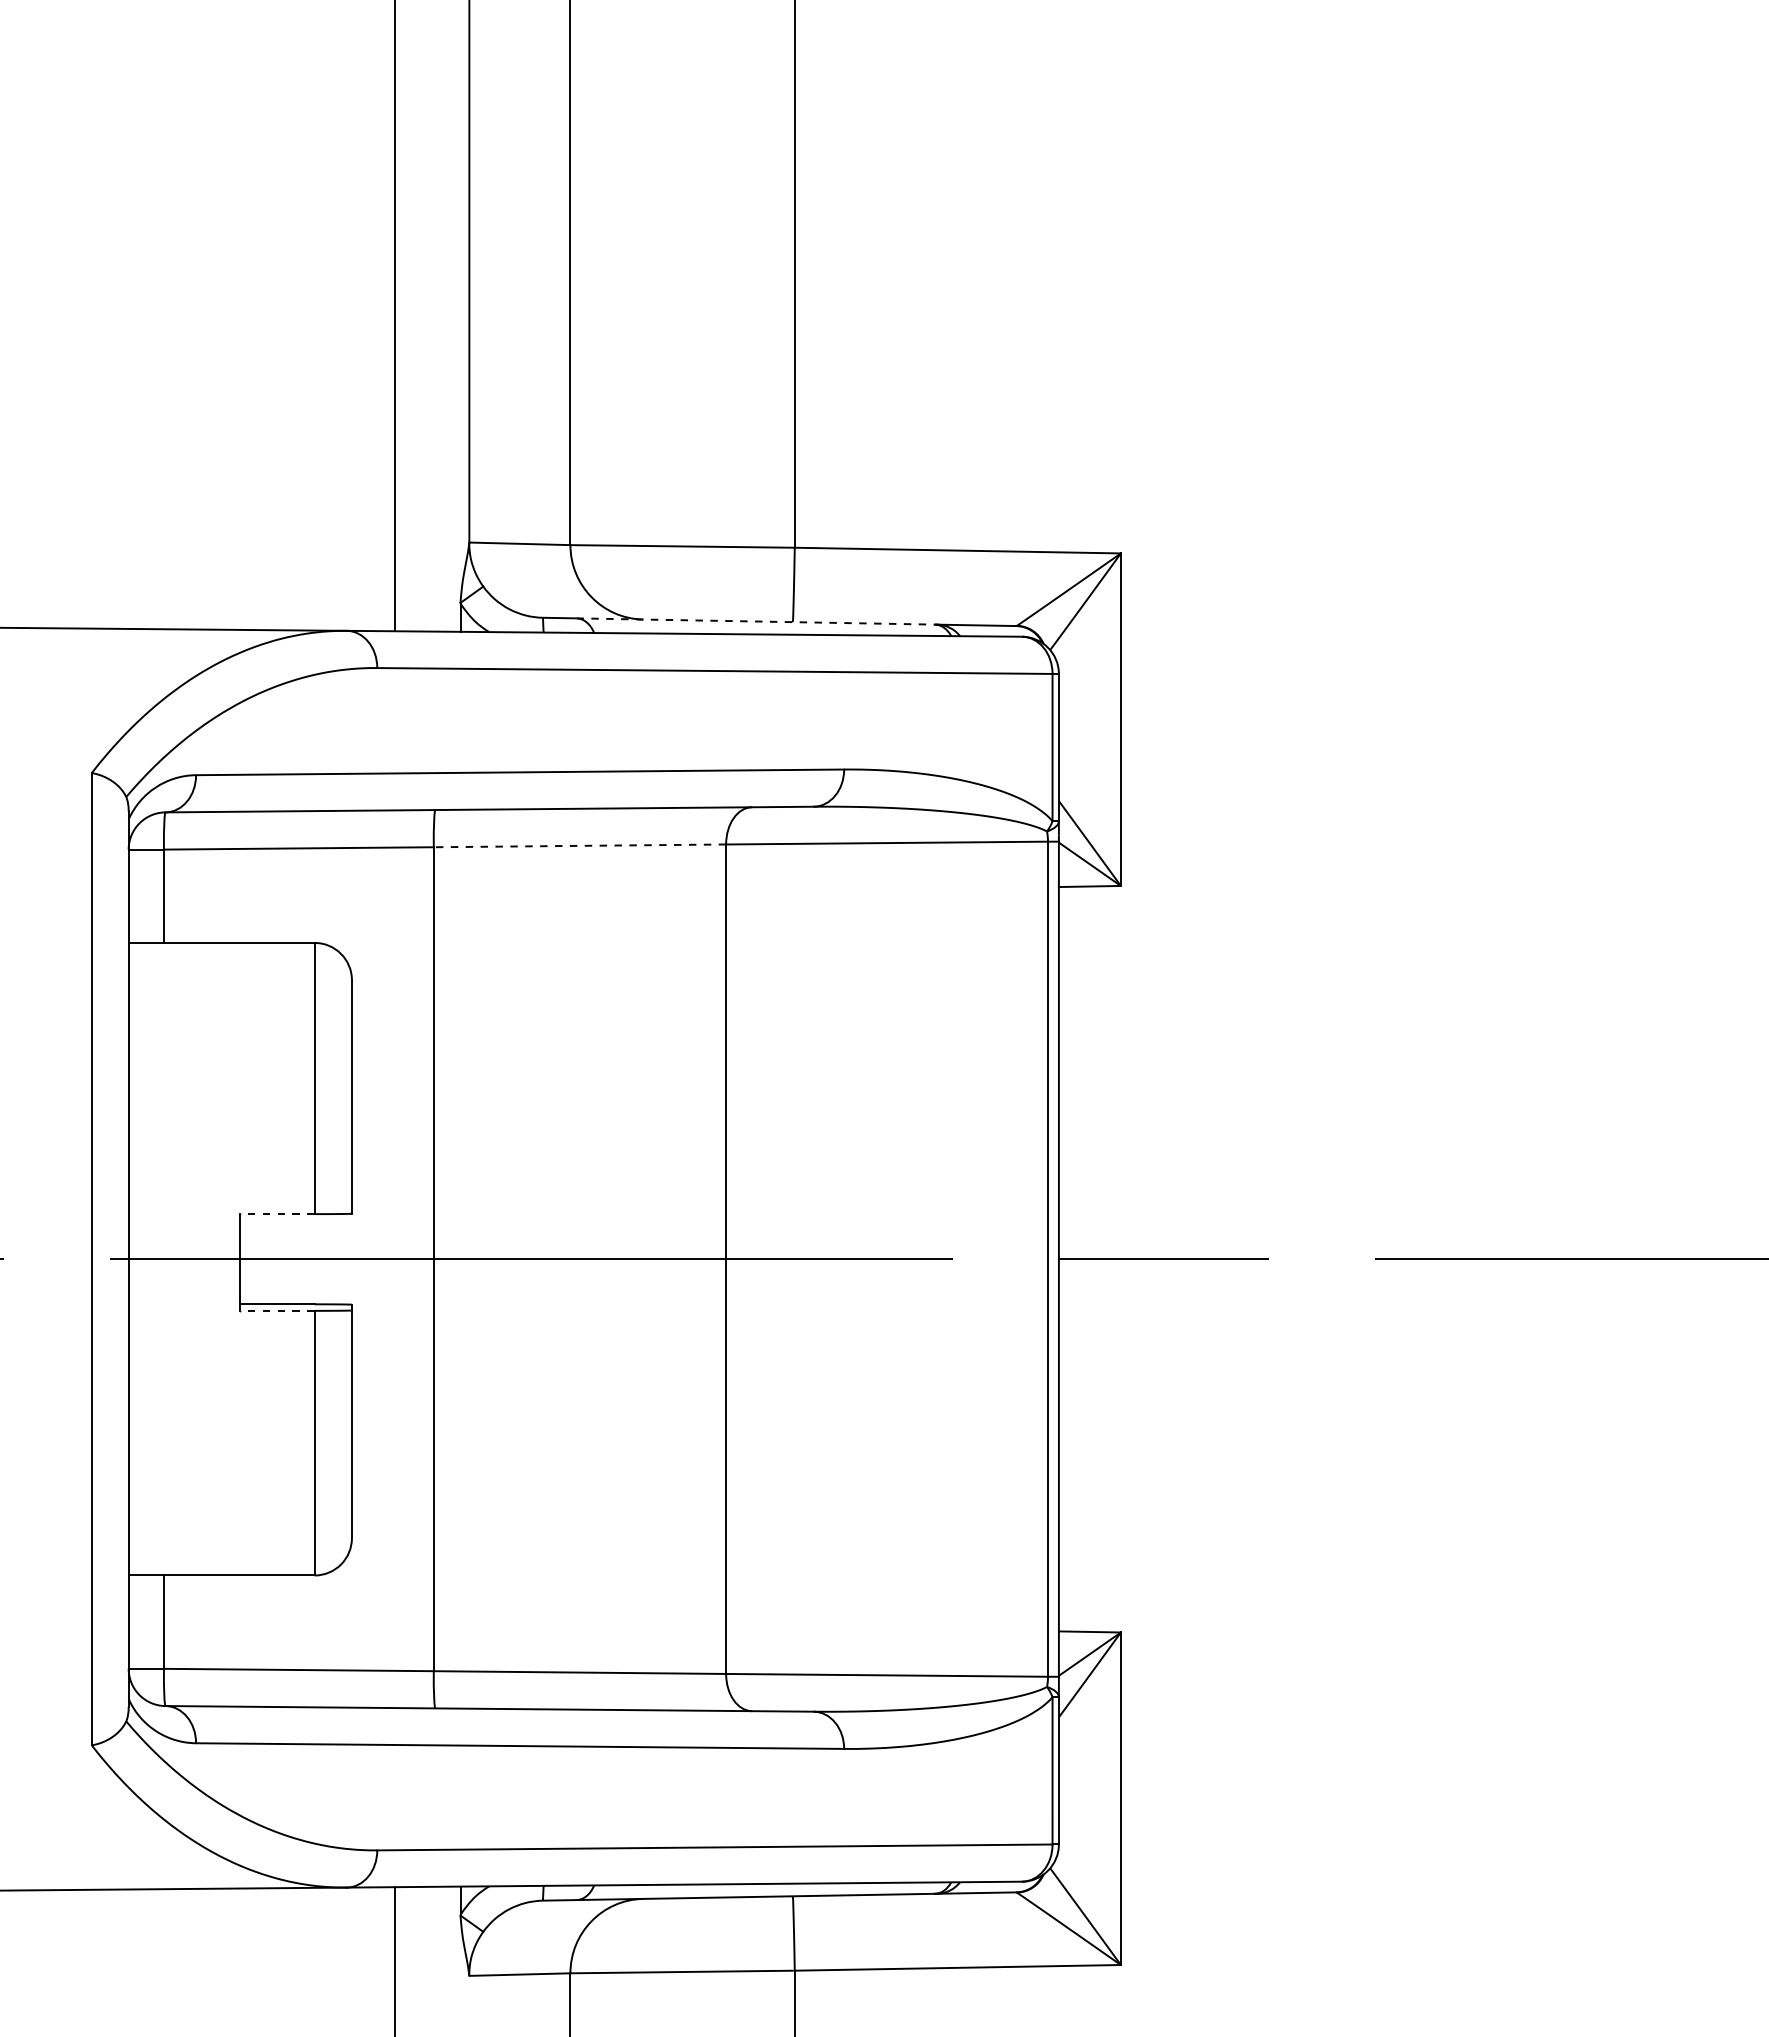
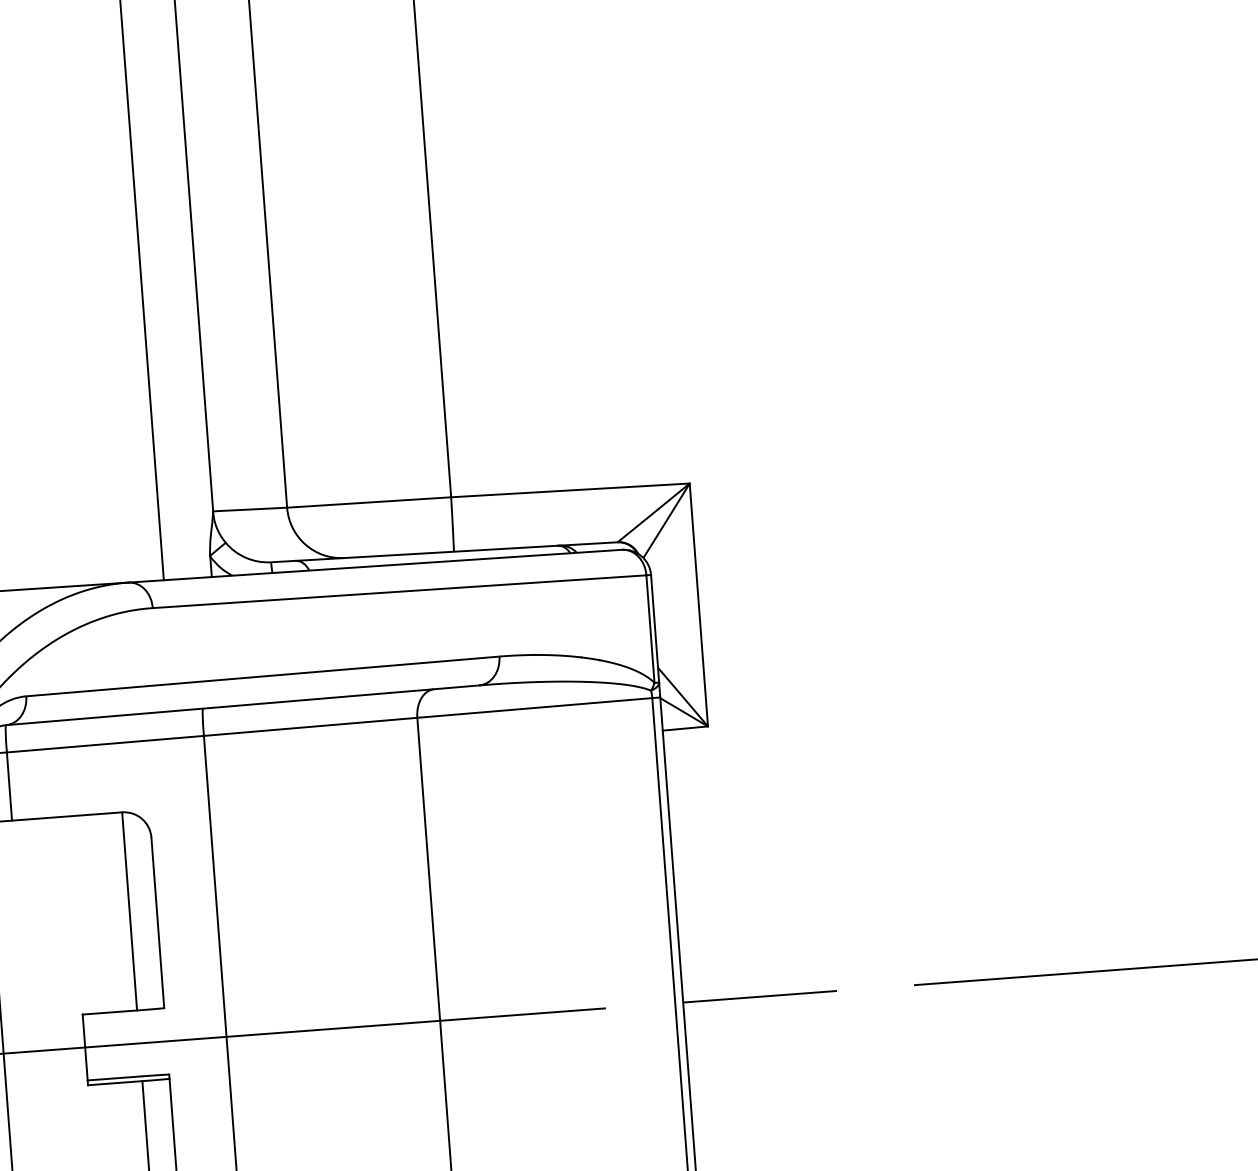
line: (756, 621) -> (427, 553), dashed -> solid
line: (579, 845) -> (310, 726), dashed -> solid
line: (277, 1214) -> (109, 1012), dashed -> solid
line: (277, 1310) -> (115, 1082), dashed -> solid

